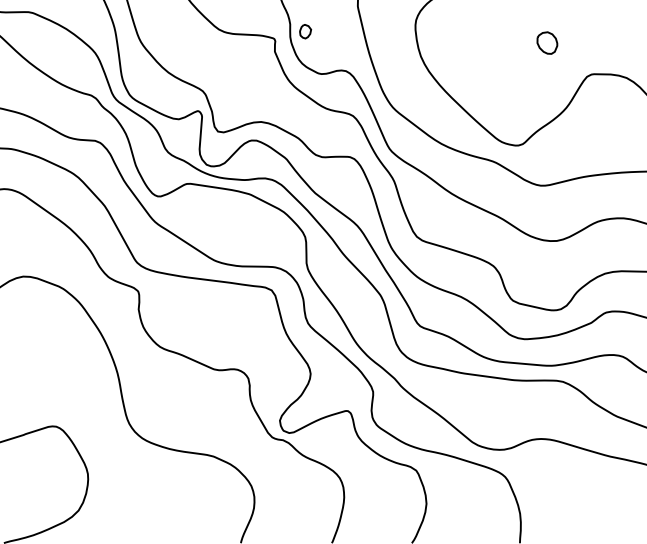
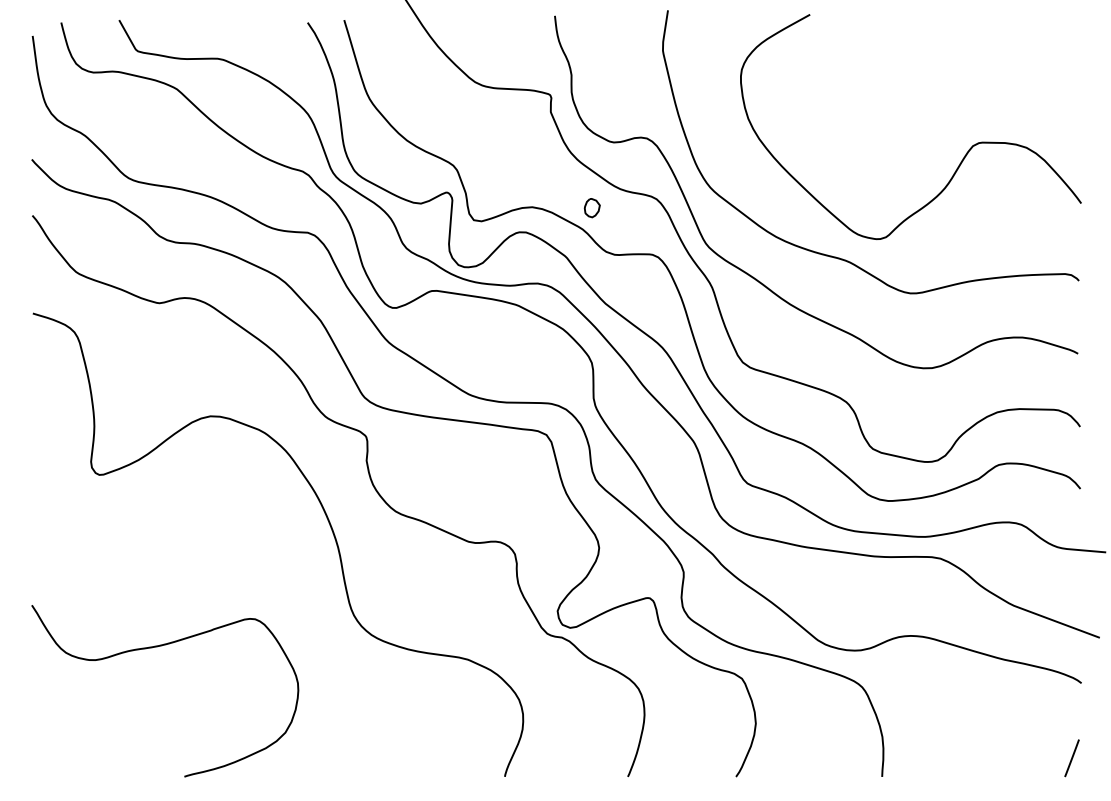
part: (304, 31) -> (591, 208), moved
part: (547, 43) -> (919, 100), removed

